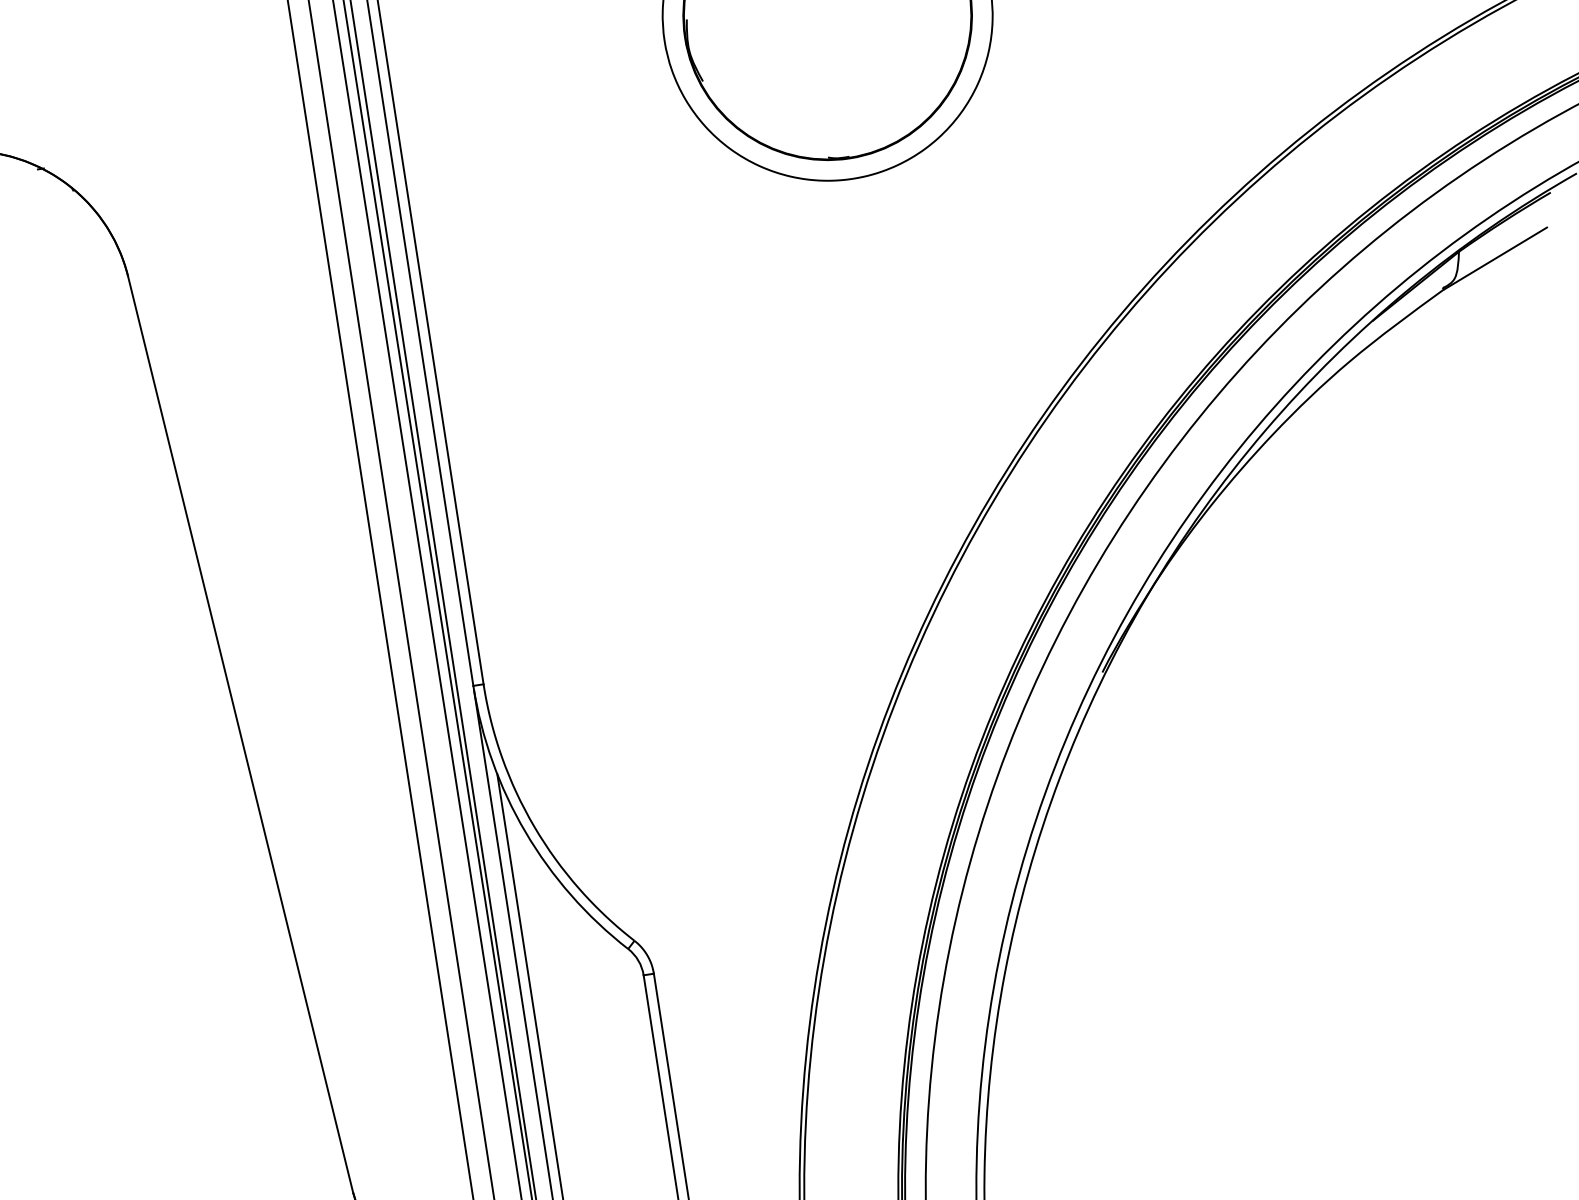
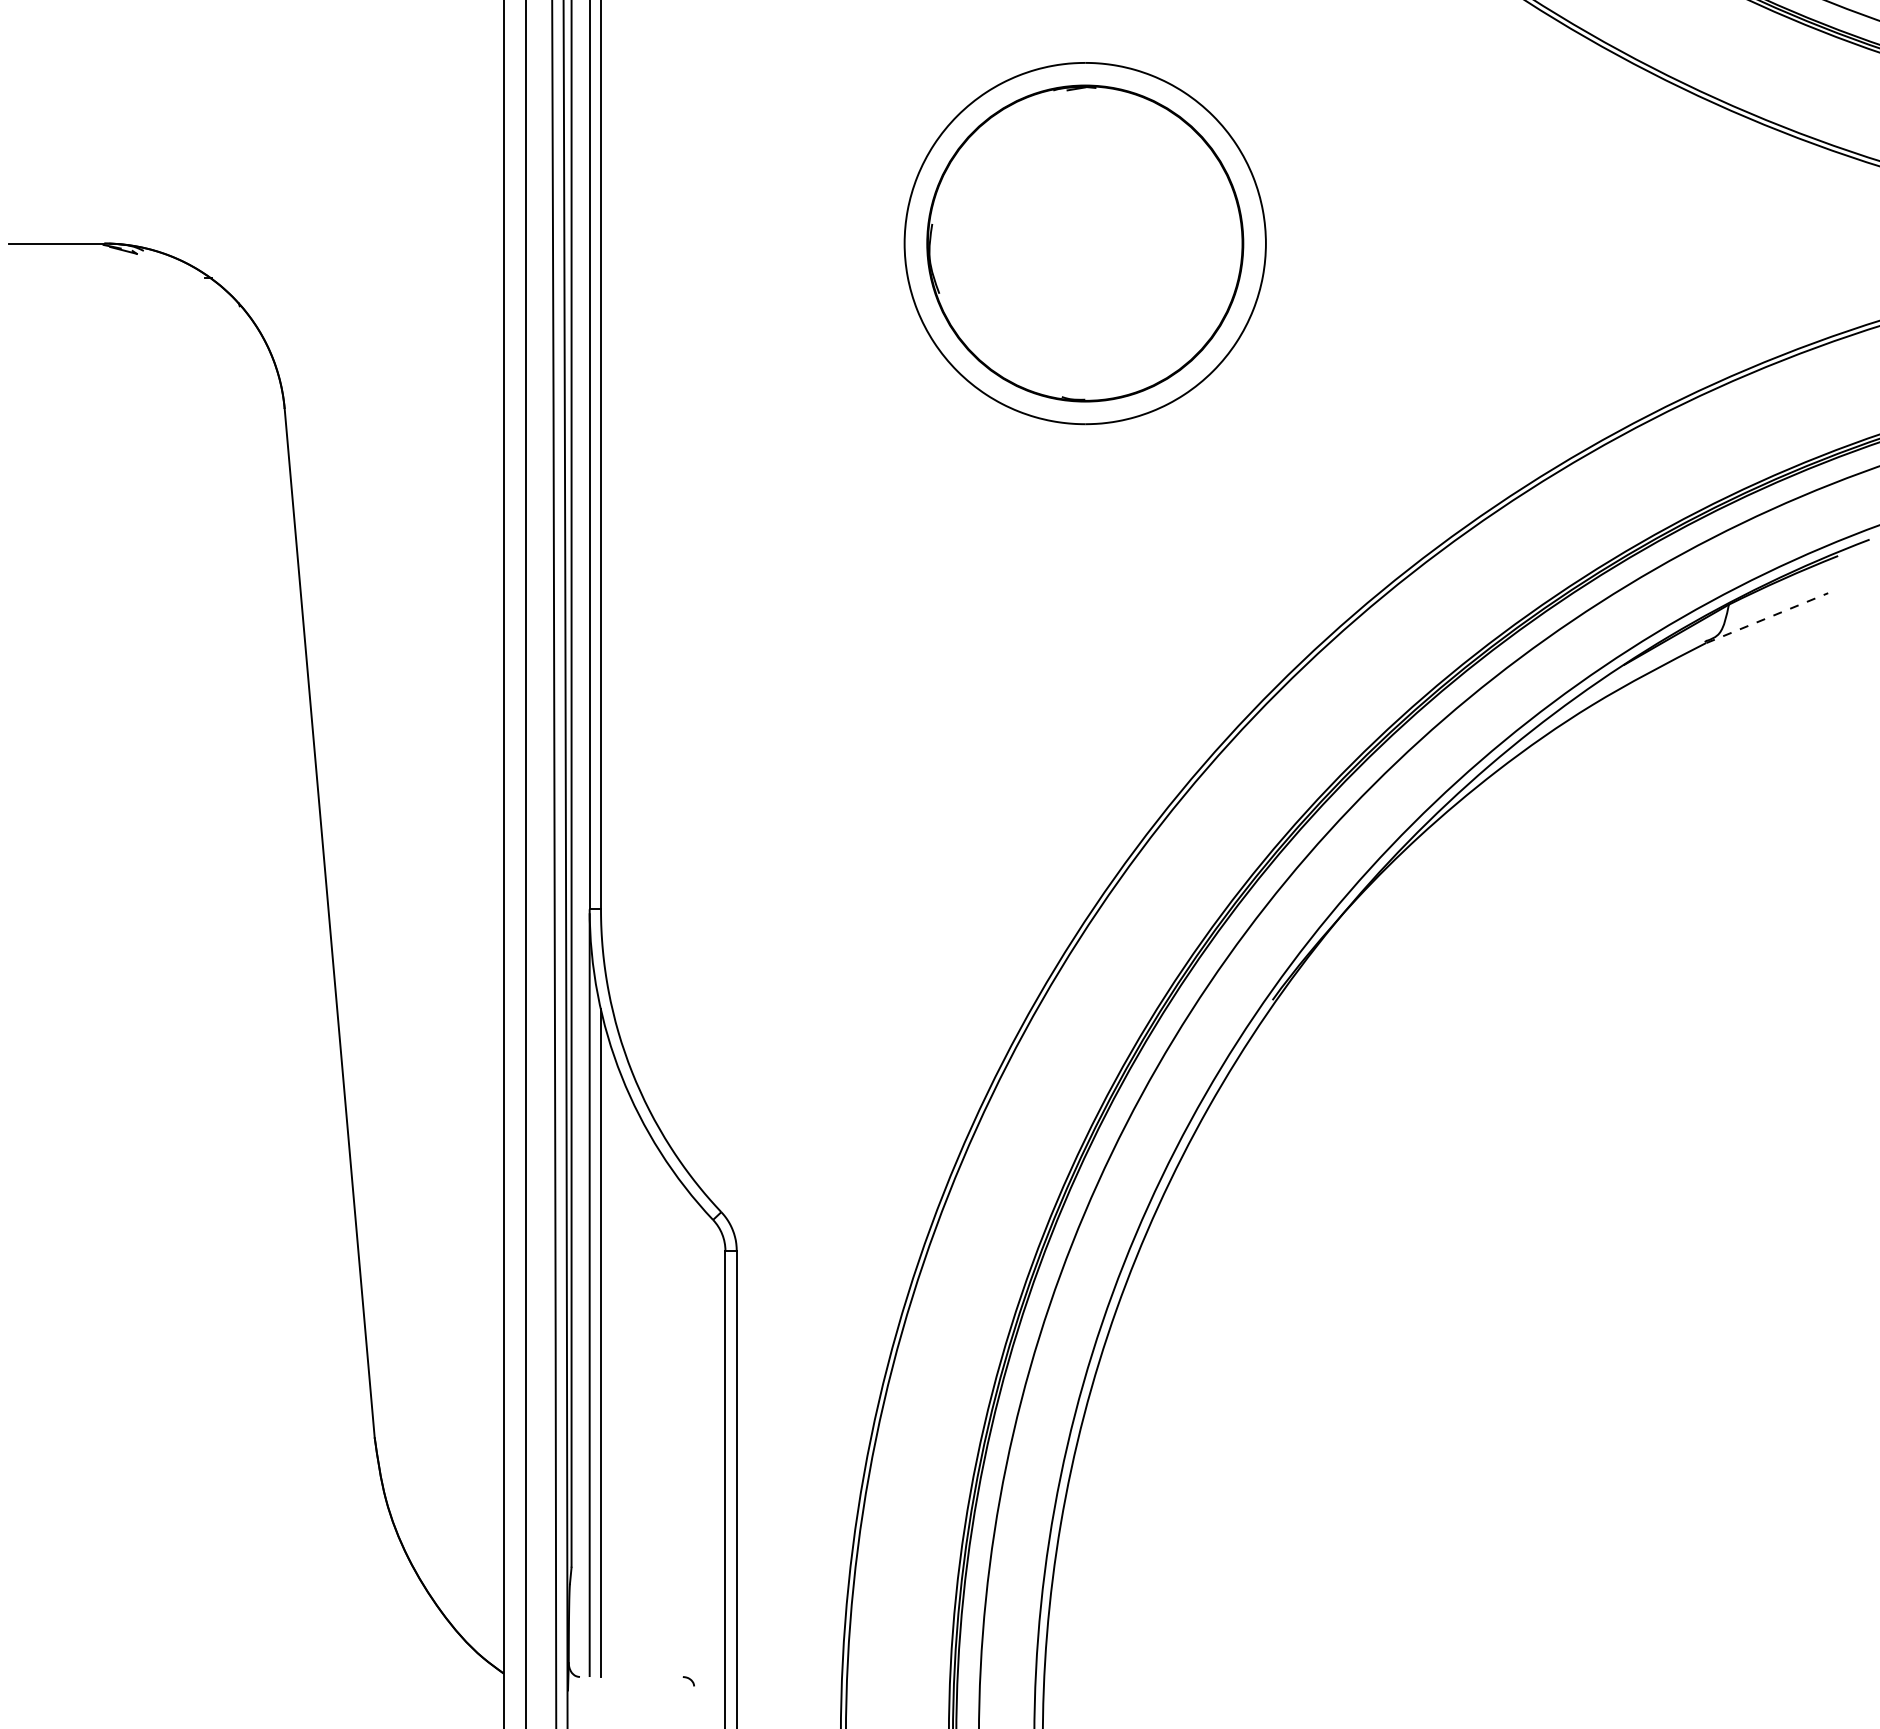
line: (1495, 258) -> (1767, 618), solid -> dashed

